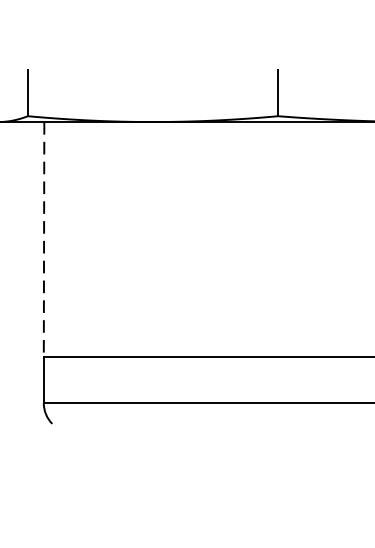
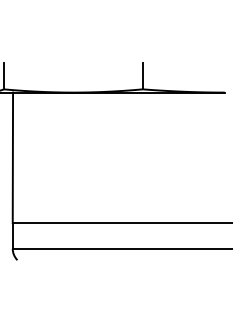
line: (43, 240) -> (12, 158), dashed -> solid

